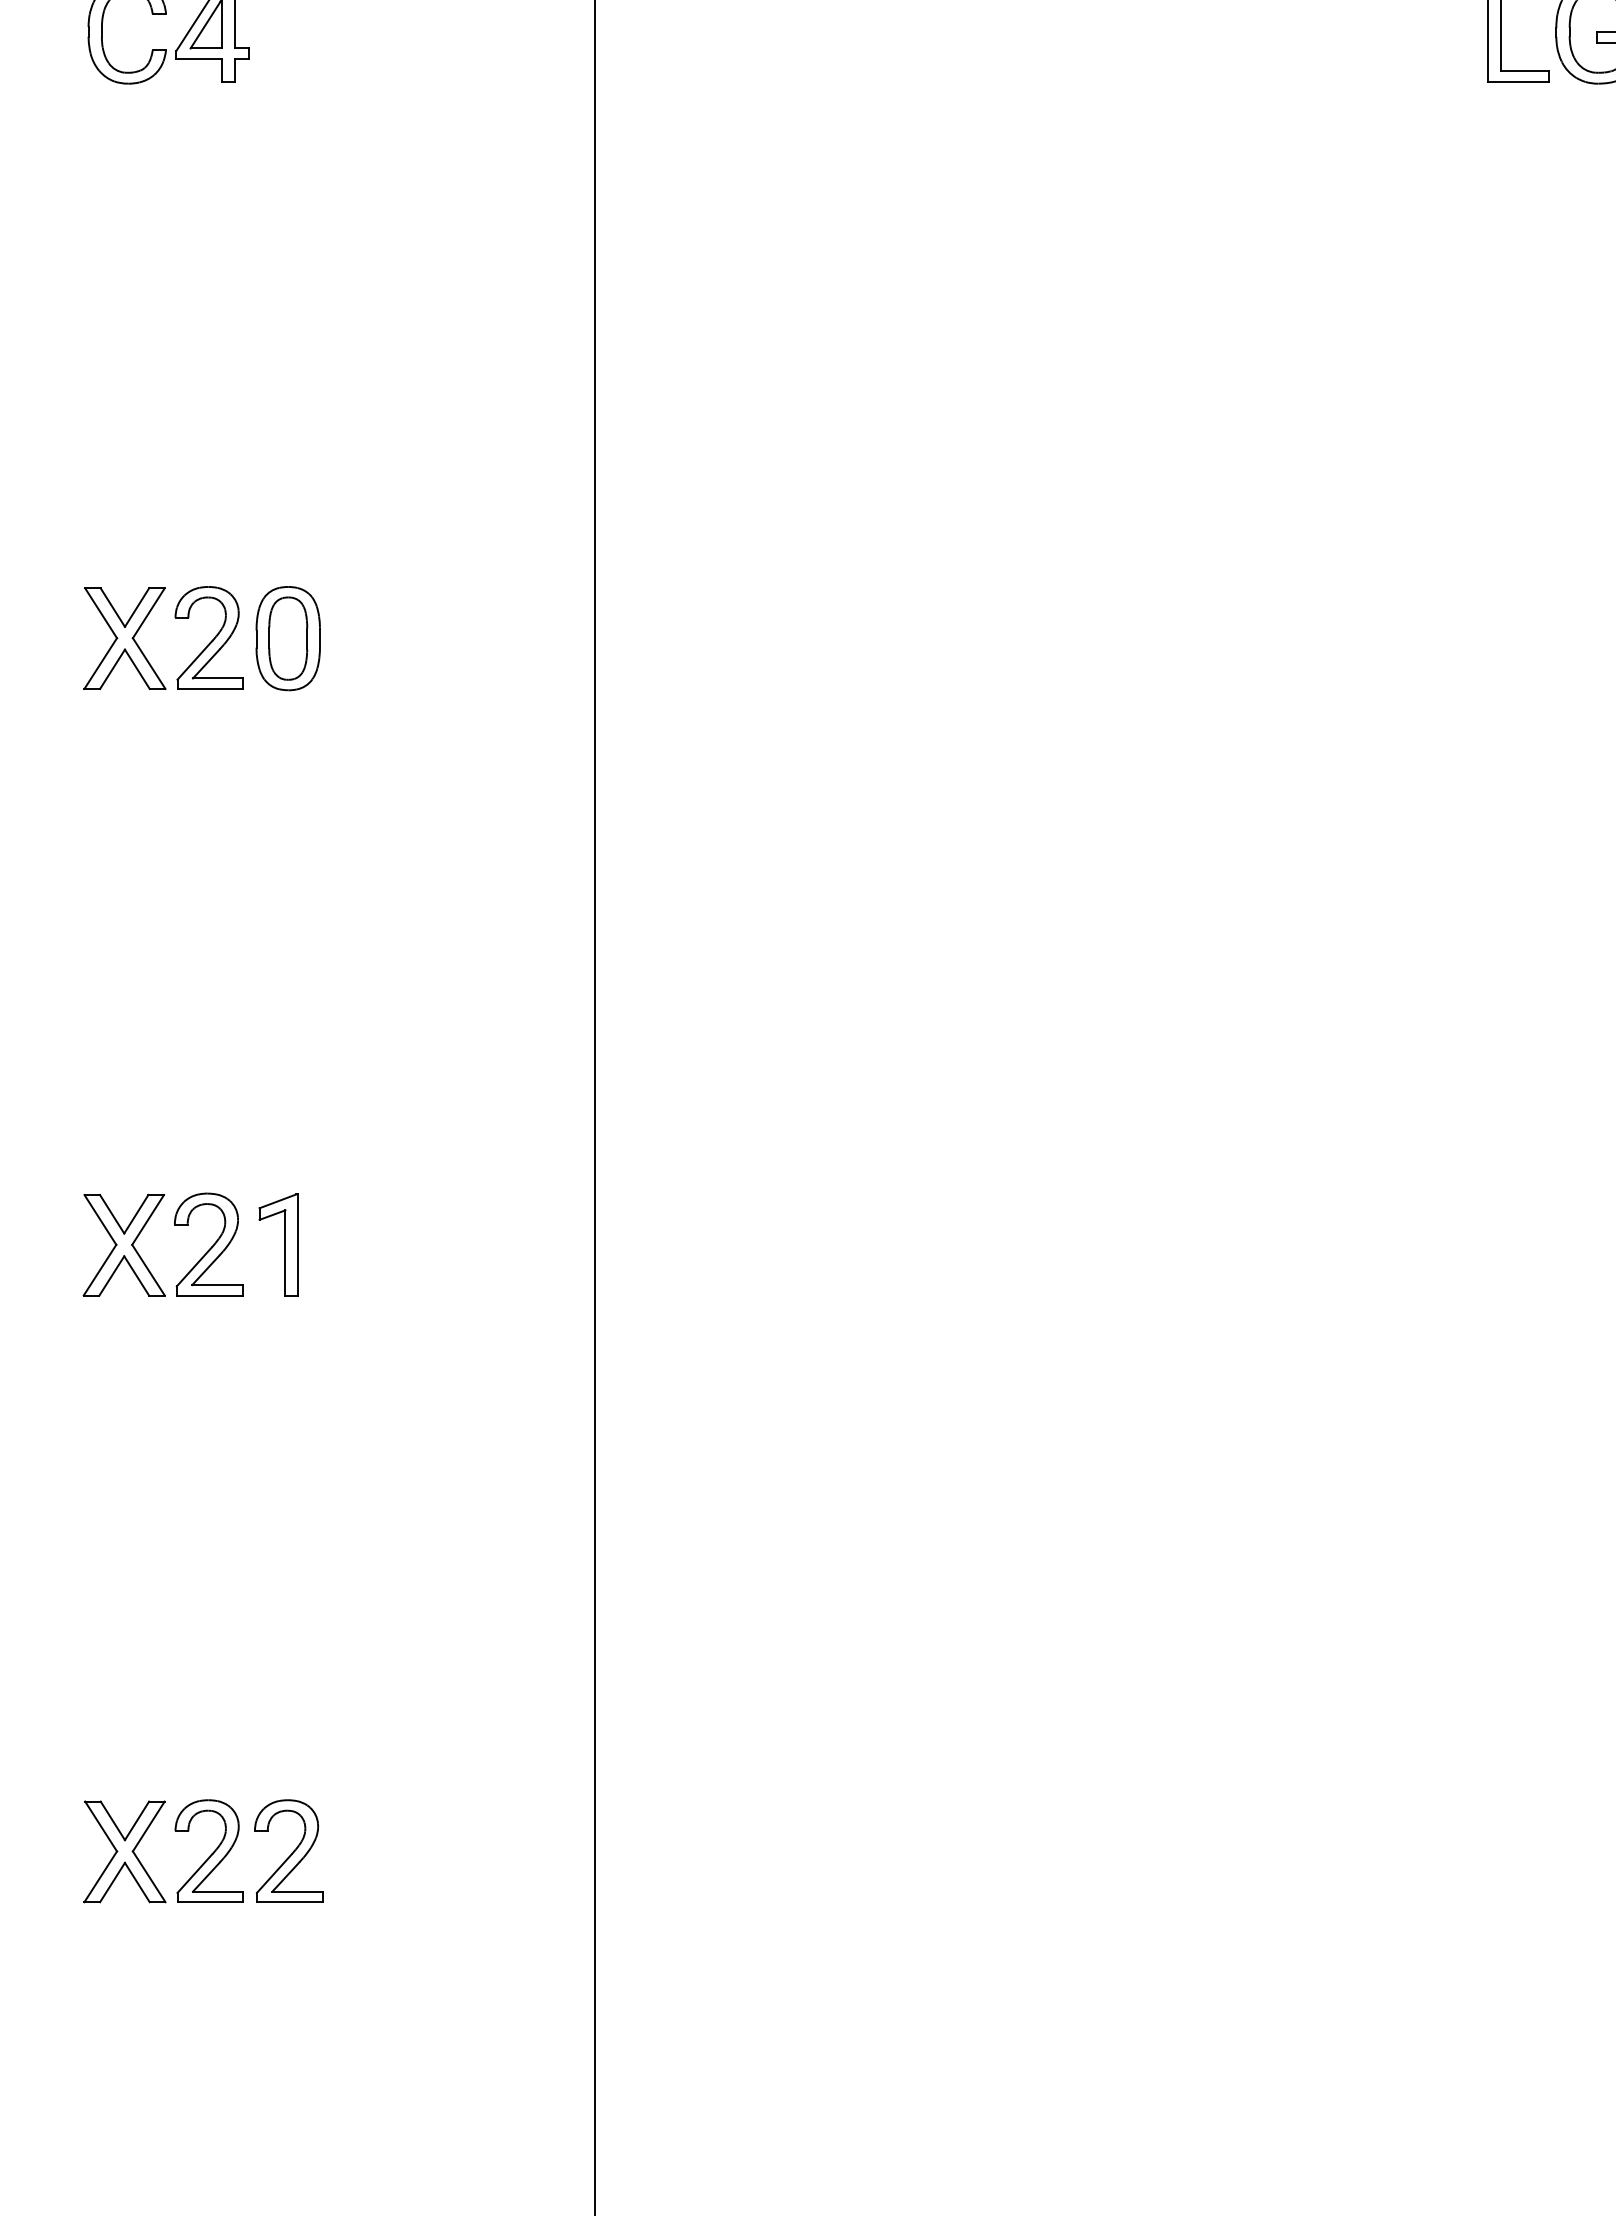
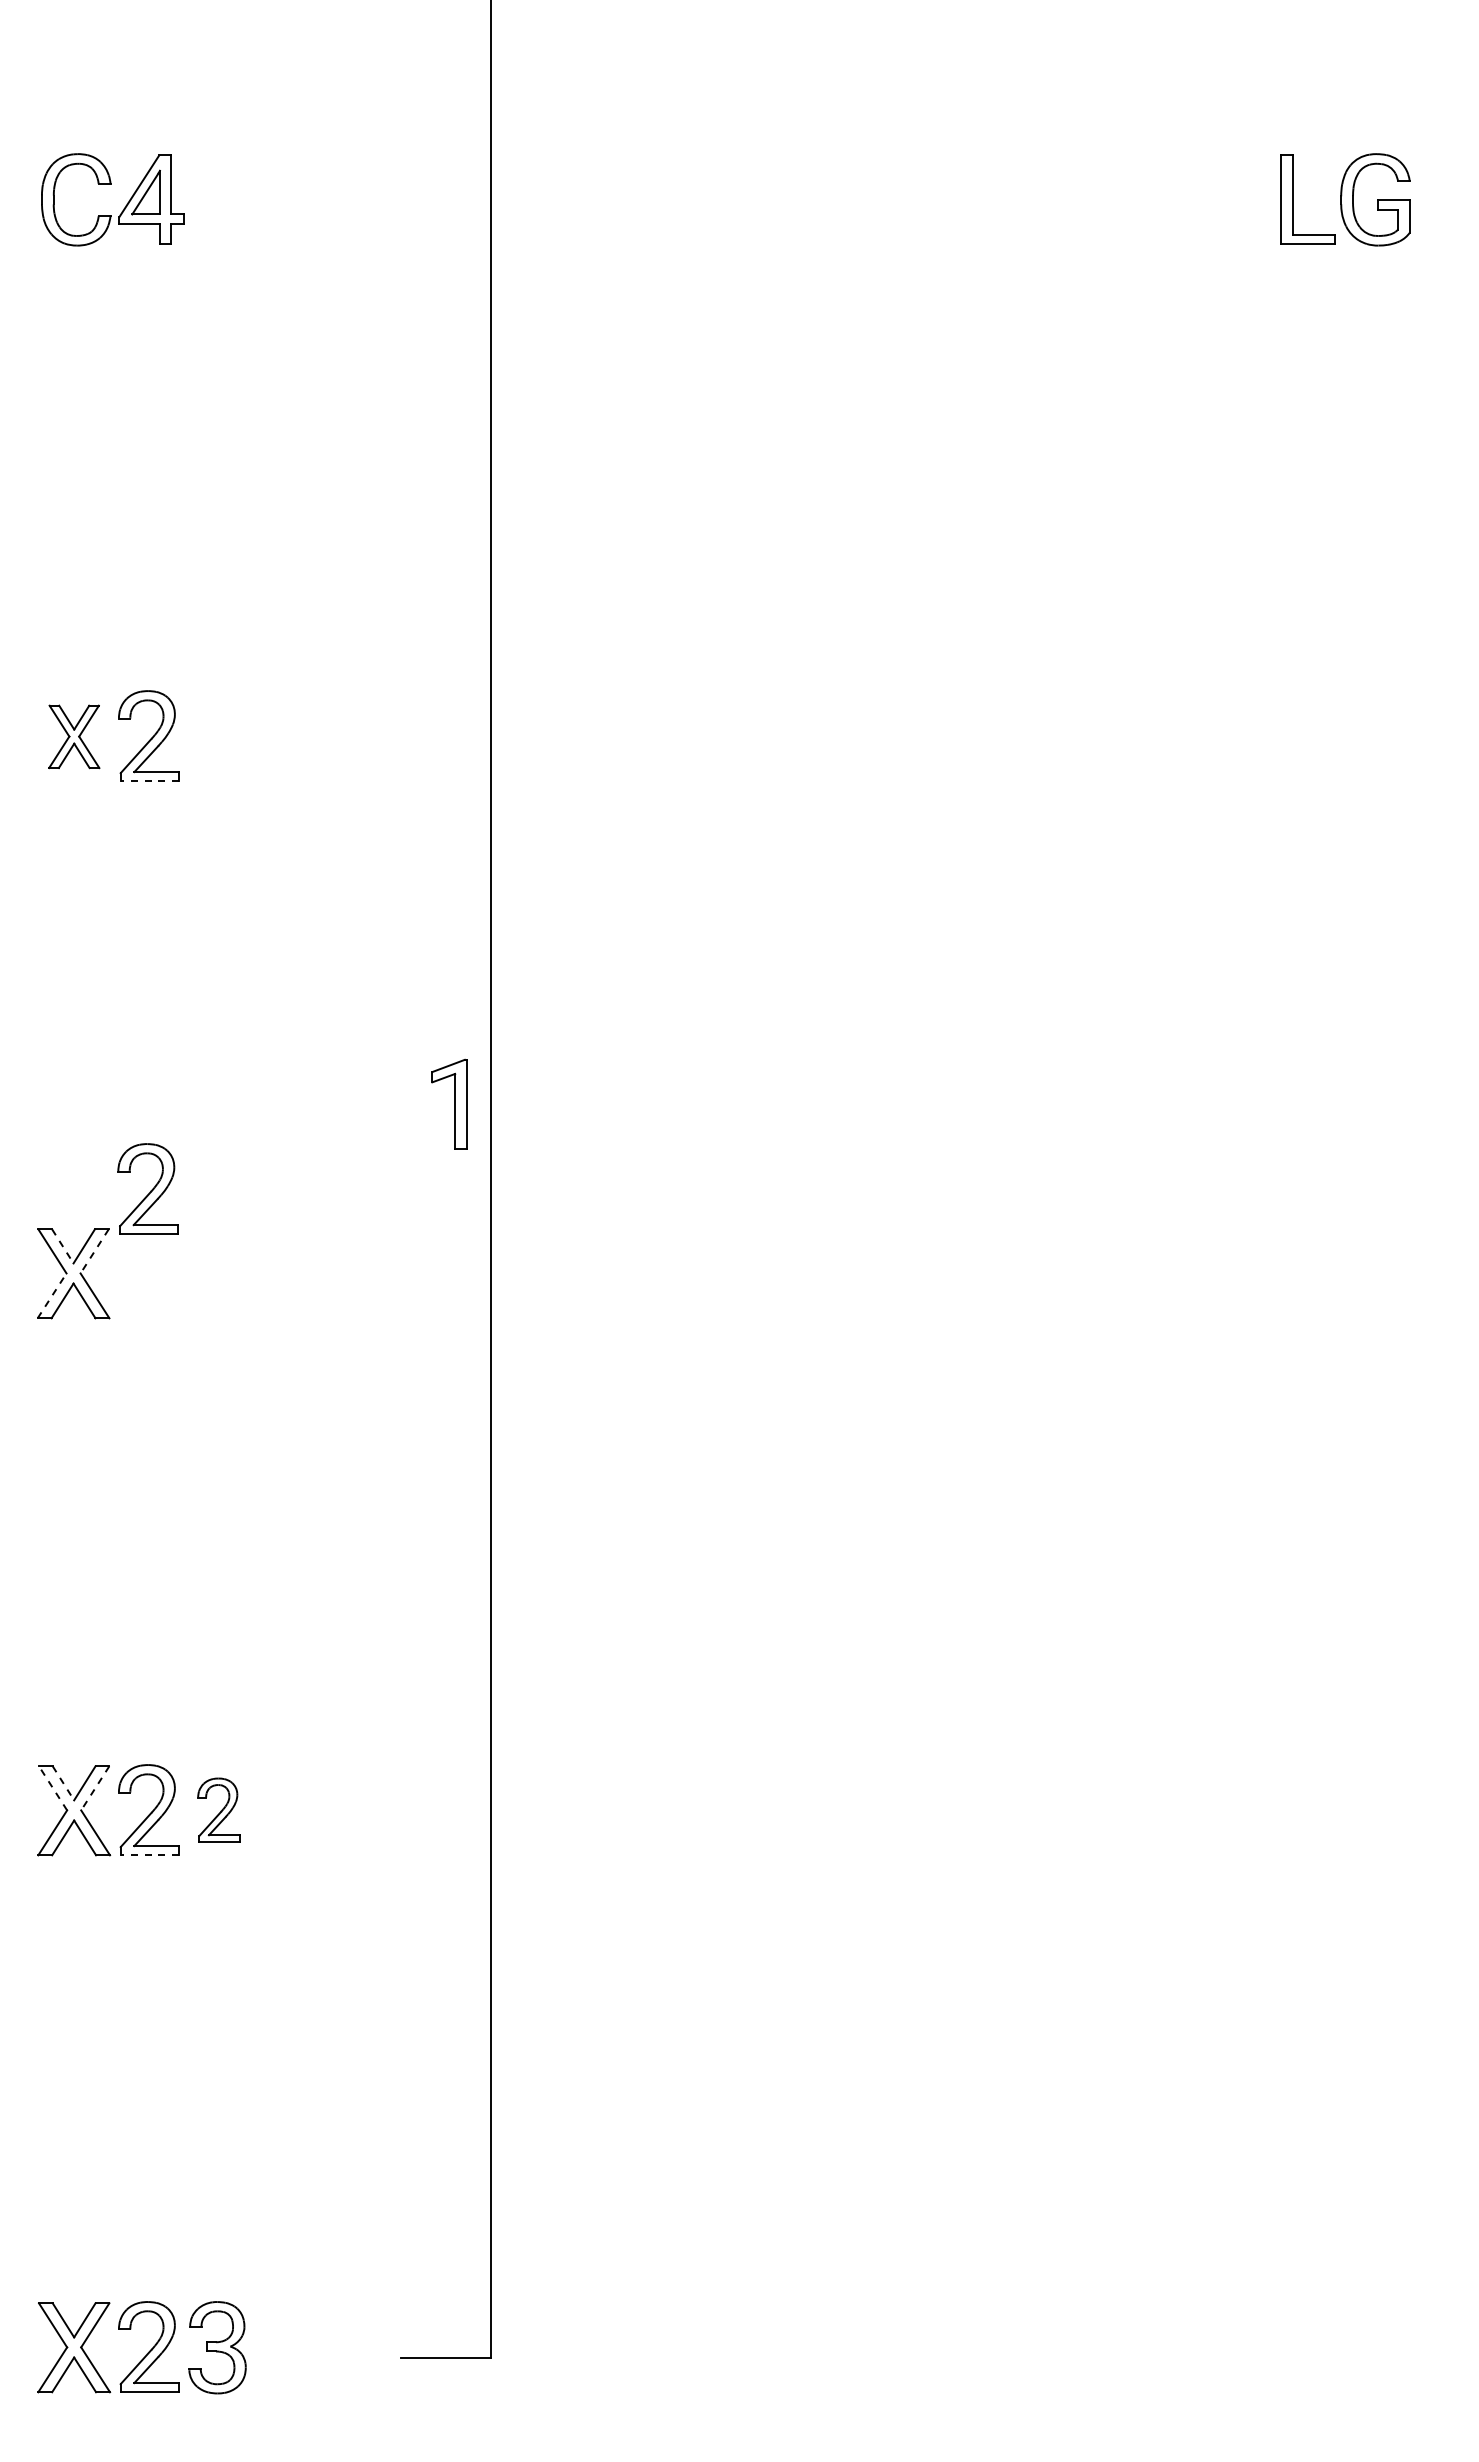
part: (125, 638) -> (74, 736), size x0.7
part: (288, 638) -> (218, 736), removed
line: (210, 689) -> (149, 781), solid -> dashed
line: (112, 1214) -> (63, 1246), solid -> dashed
line: (147, 1220) -> (94, 1251), solid -> dashed
part: (207, 1243) -> (147, 1188), moved
part: (278, 1243) -> (449, 1103), moved
line: (100, 1269) -> (52, 1295), solid -> dashed
line: (112, 1821) -> (63, 1783), solid -> dashed
line: (100, 1825) -> (52, 1787), solid -> dashed
line: (149, 1826) -> (95, 1788), solid -> dashed
part: (288, 1850) -> (218, 1809), size x0.7
line: (210, 1902) -> (149, 1855), solid -> dashed

